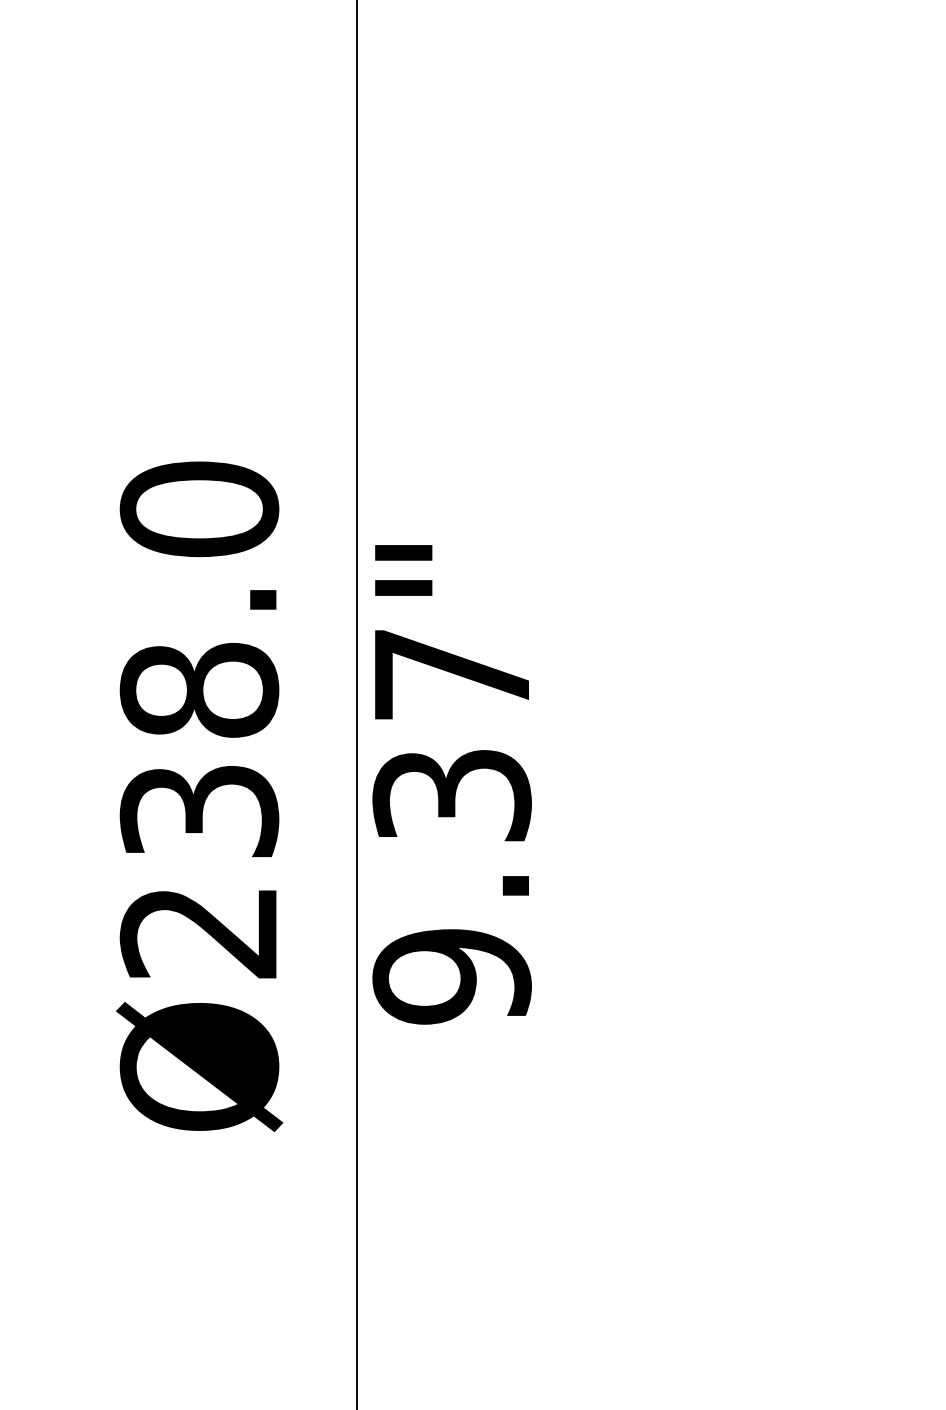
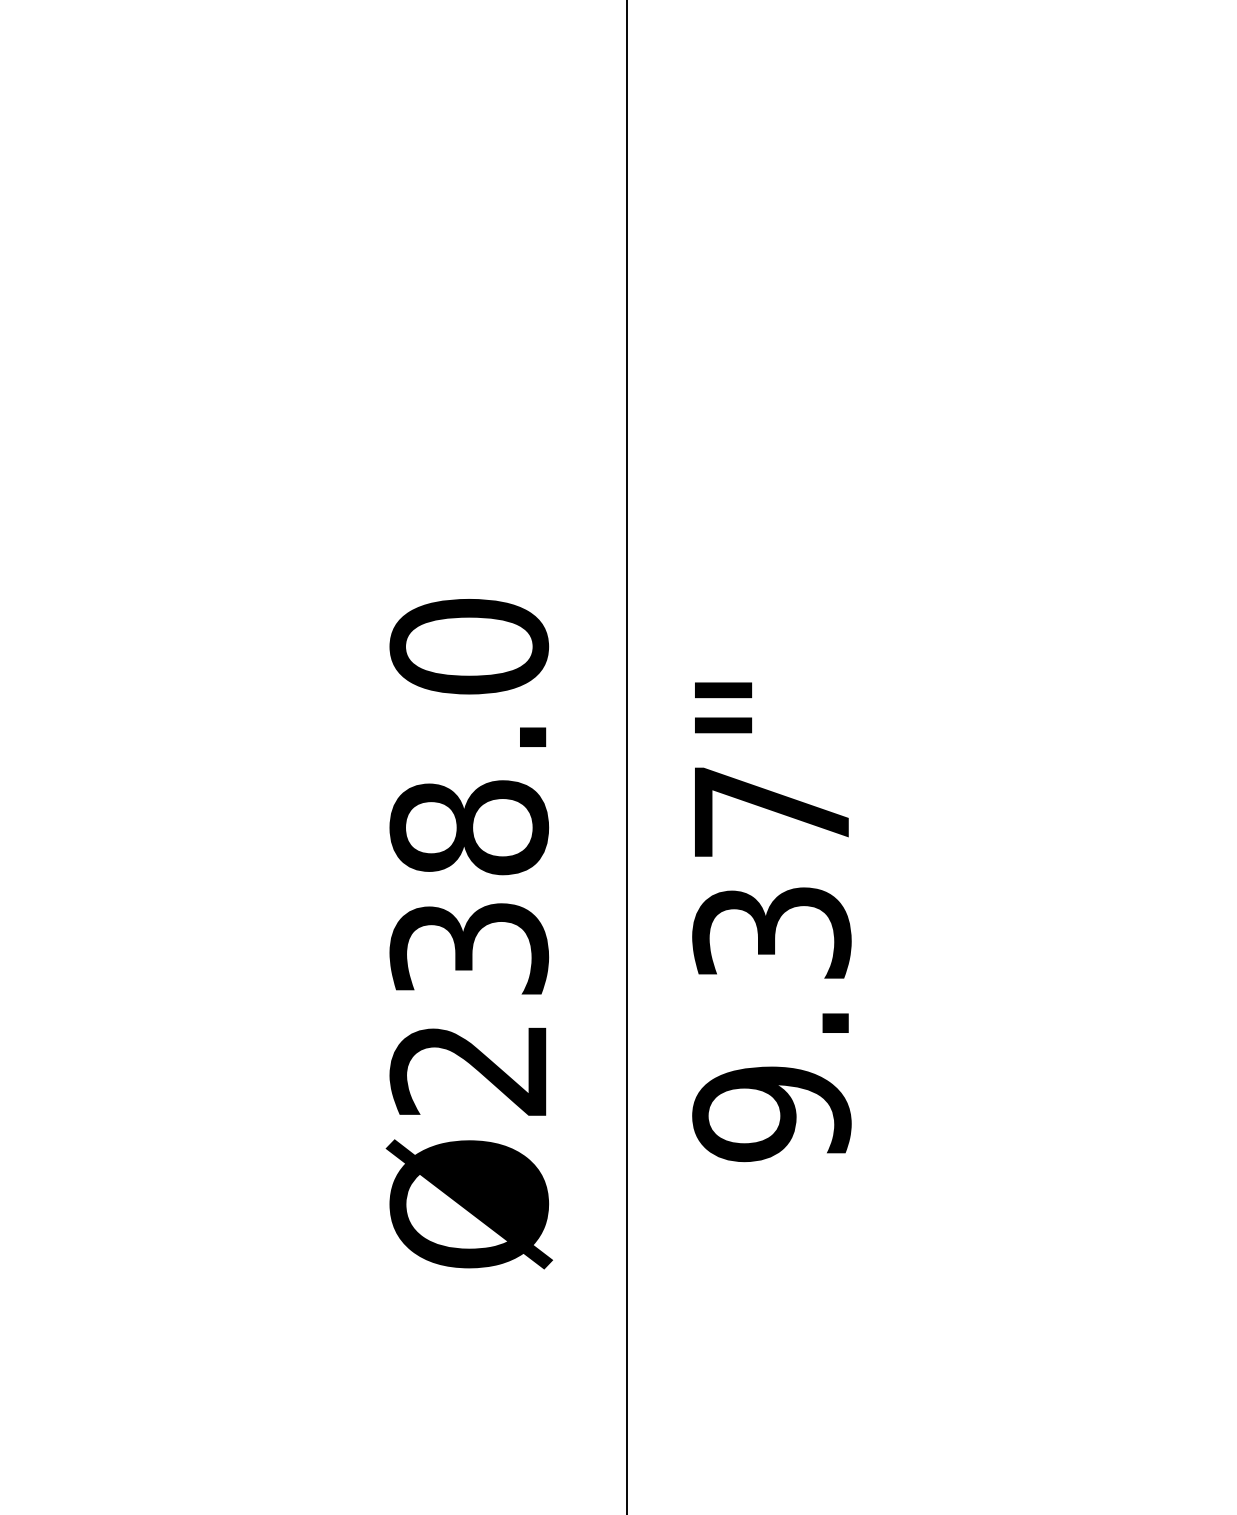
text: (451, 785) -> (771, 922), moved

